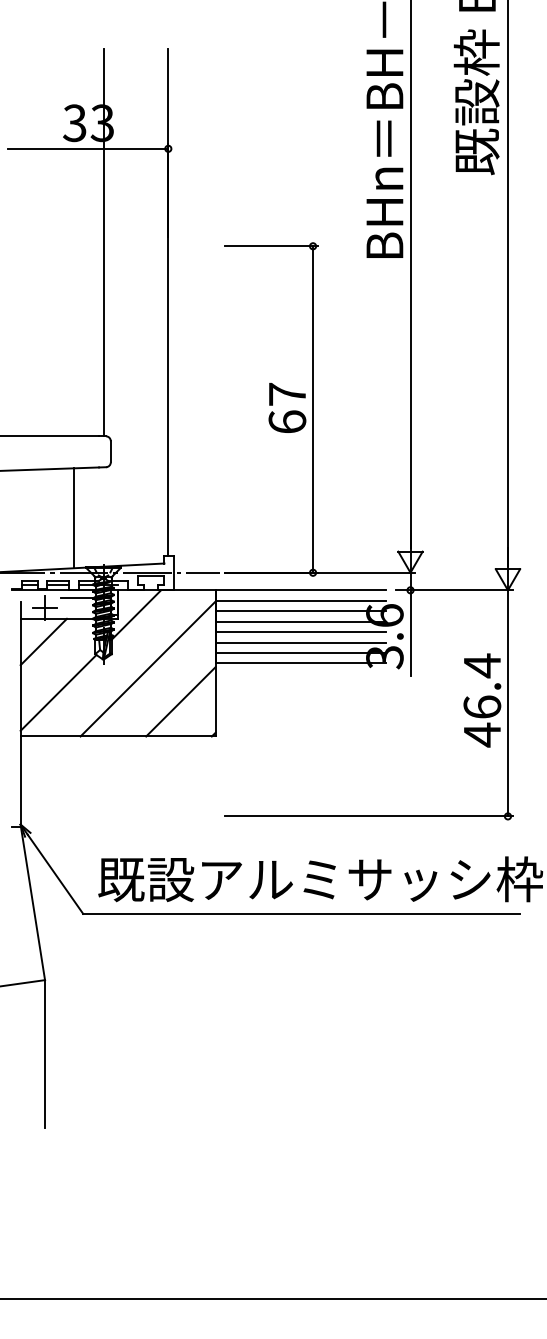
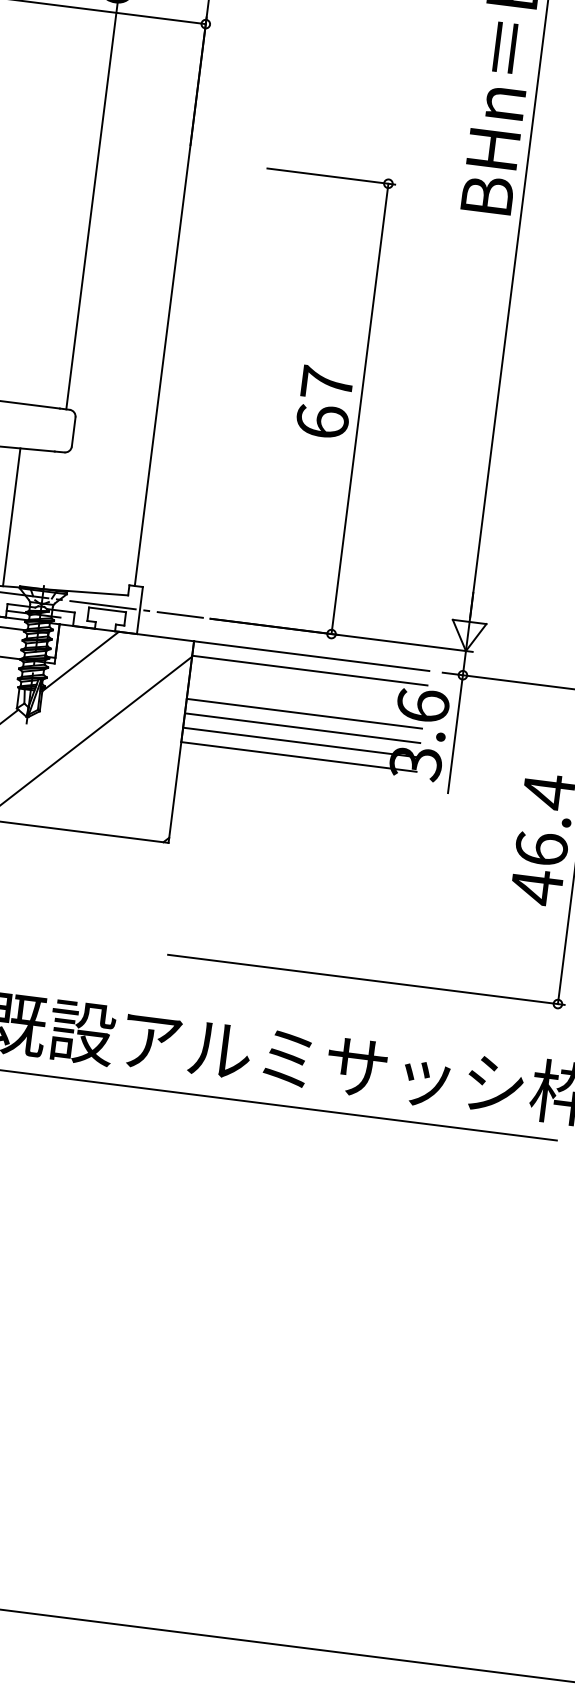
line: (300, 611) -> (307, 685), removed
line: (300, 621) -> (305, 699), removed
line: (180, 701) -> (126, 788), removed

